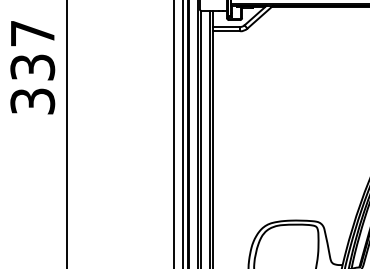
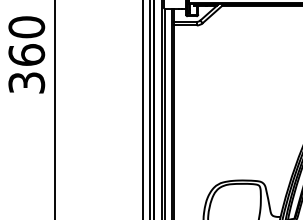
text: (32, 49) -> (26, 40), 337 -> 360

